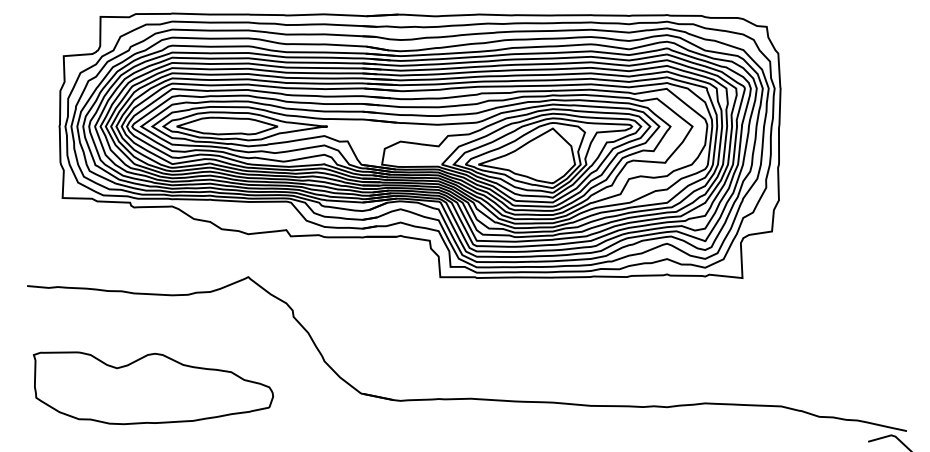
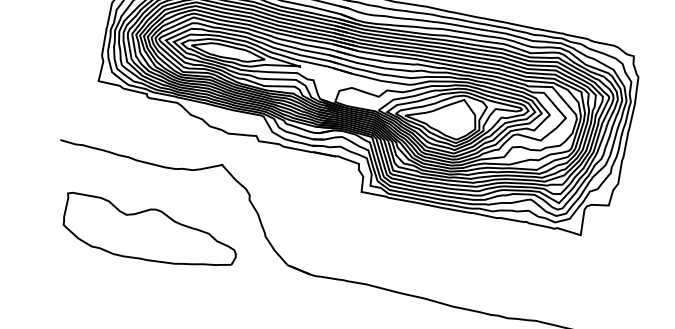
part: (152, 388) -> (149, 234), moved

